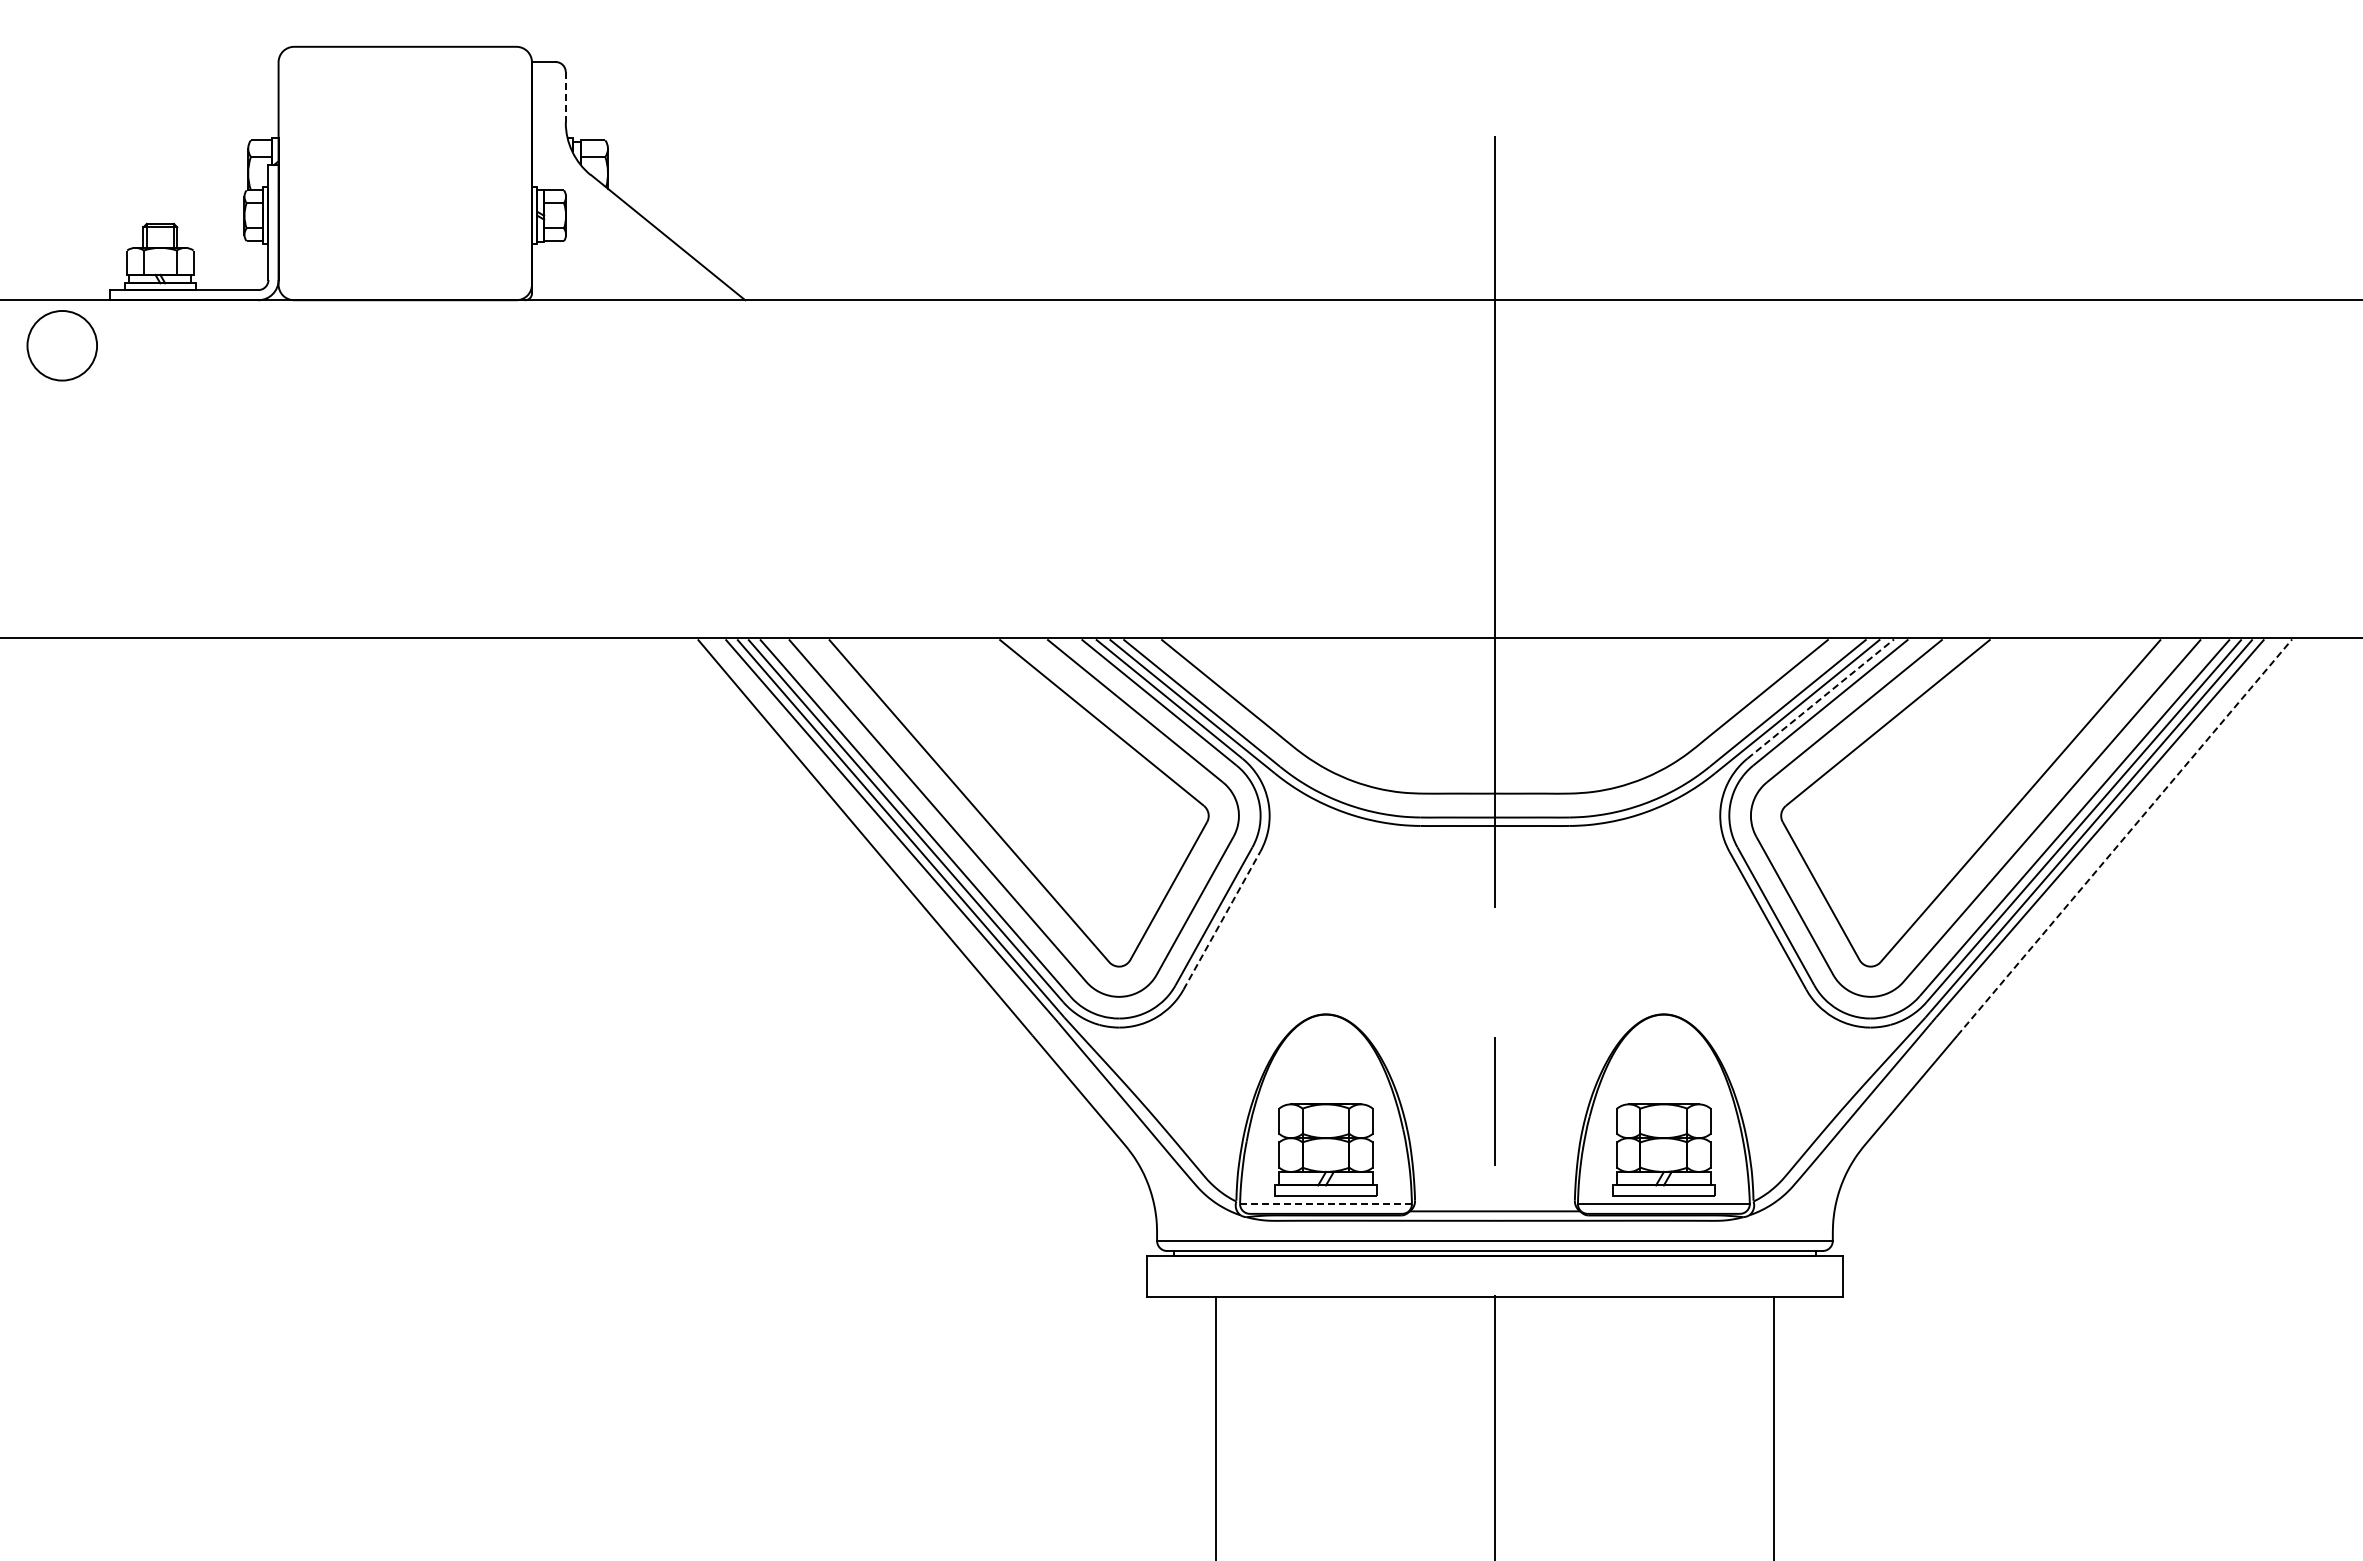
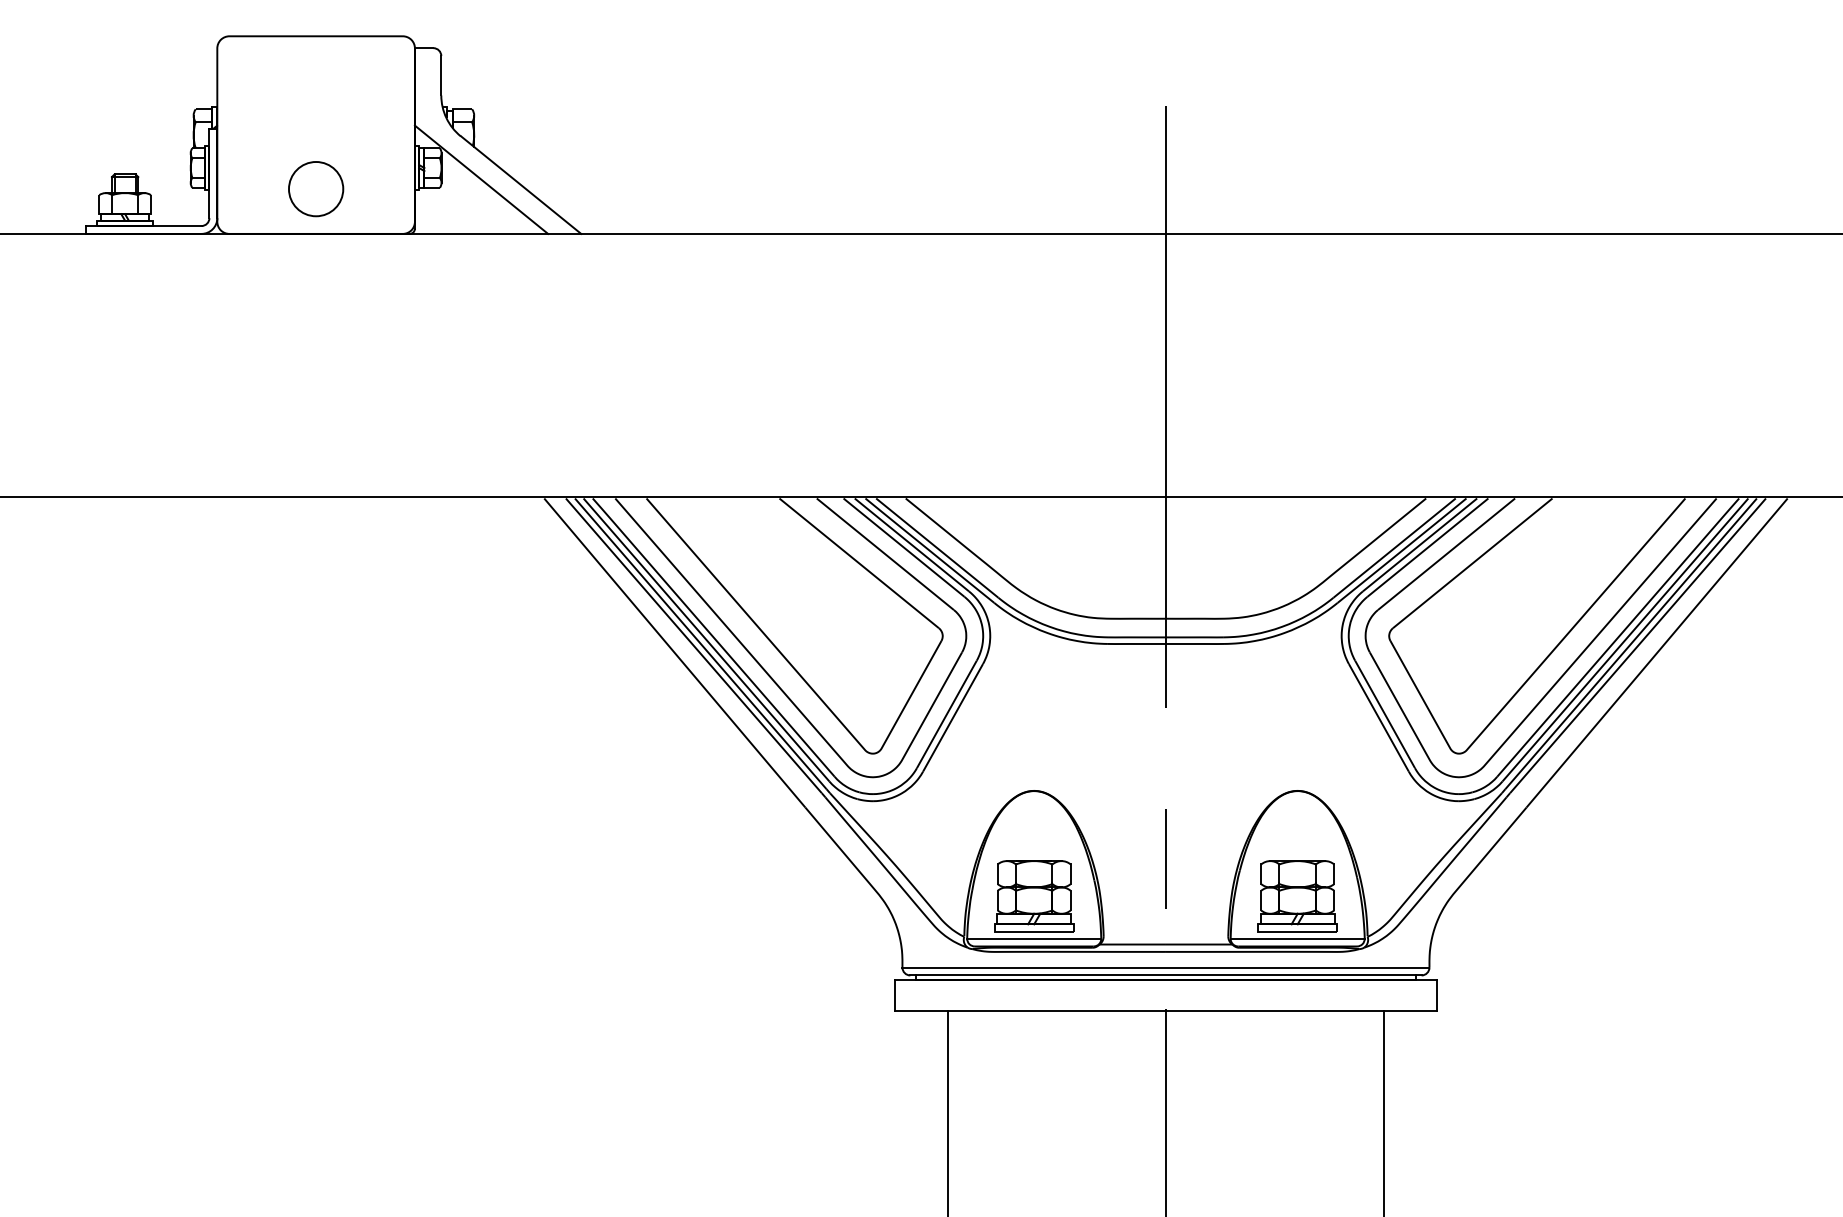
line: (565, 96) -> (441, 75), dashed -> solid
line: (617, 230) -> (481, 179), added
circle: (61, 345) -> (315, 188), moved
line: (1821, 698) -> (1420, 544), dashed -> solid
line: (2125, 836) -> (1657, 652), dashed -> solid
line: (1221, 920) -> (952, 717), dashed -> solid
line: (1326, 1203) -> (1034, 938), dashed -> solid

